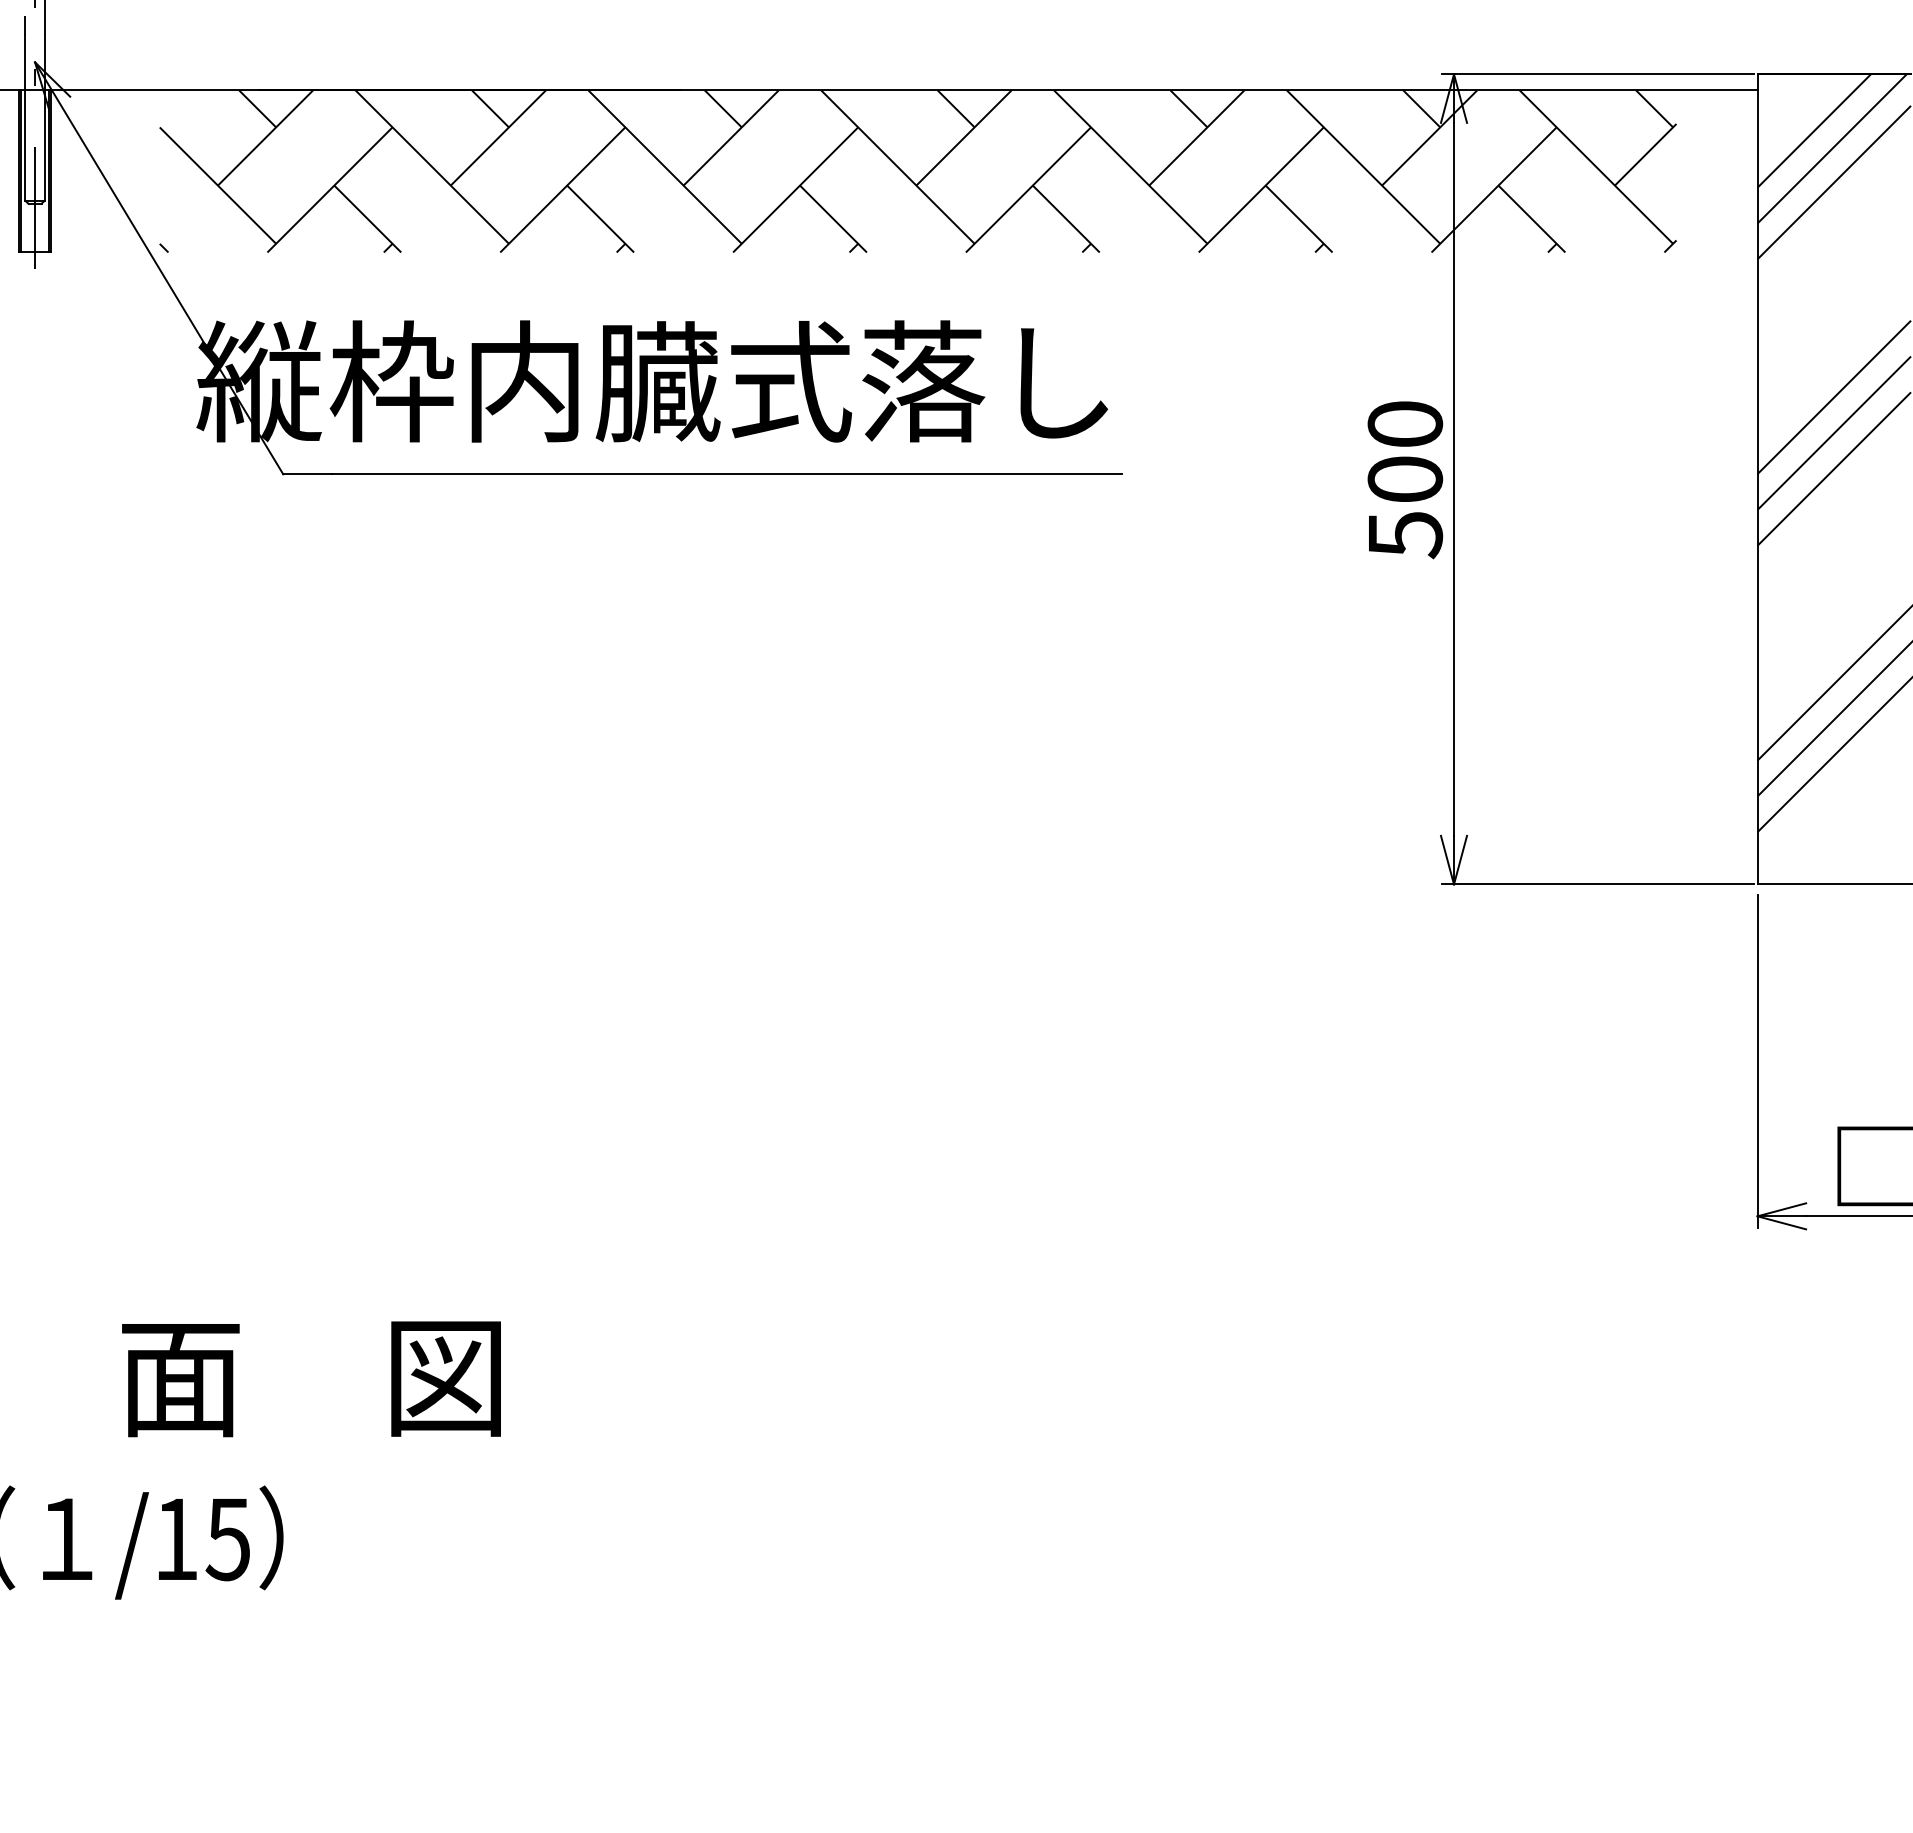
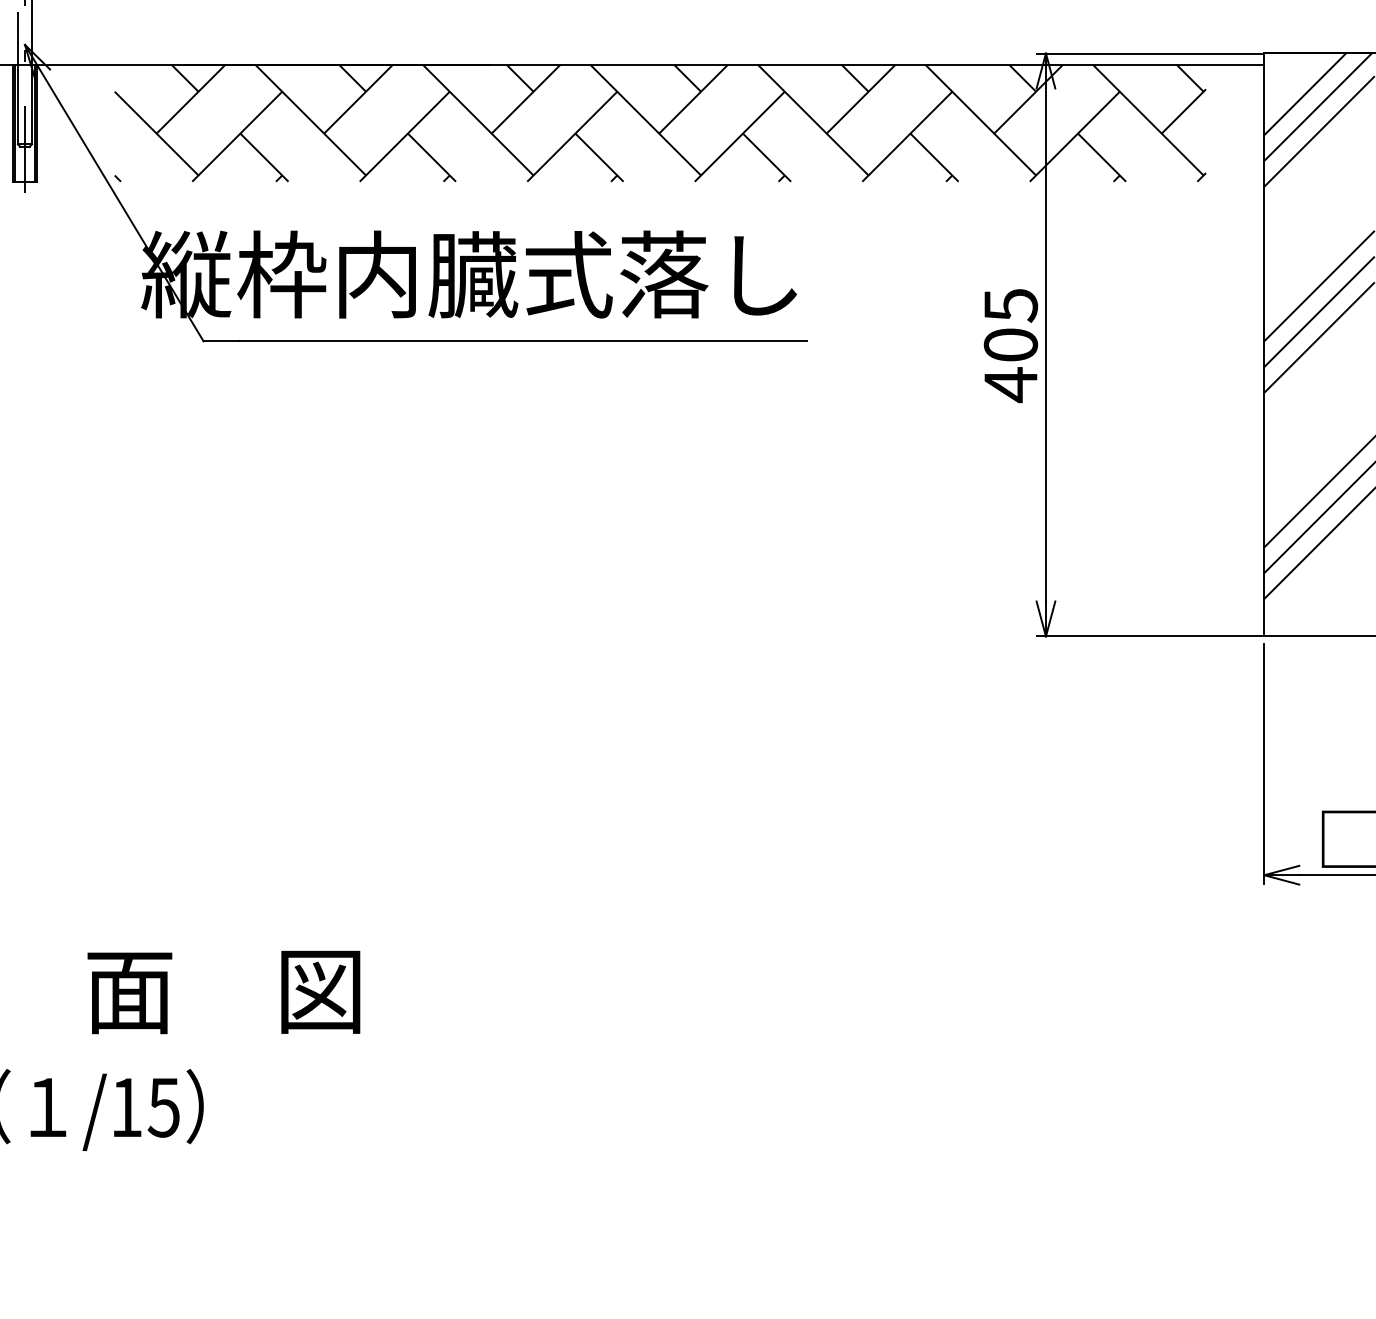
text: (1405, 480) -> (1011, 345), 500 -> 405

